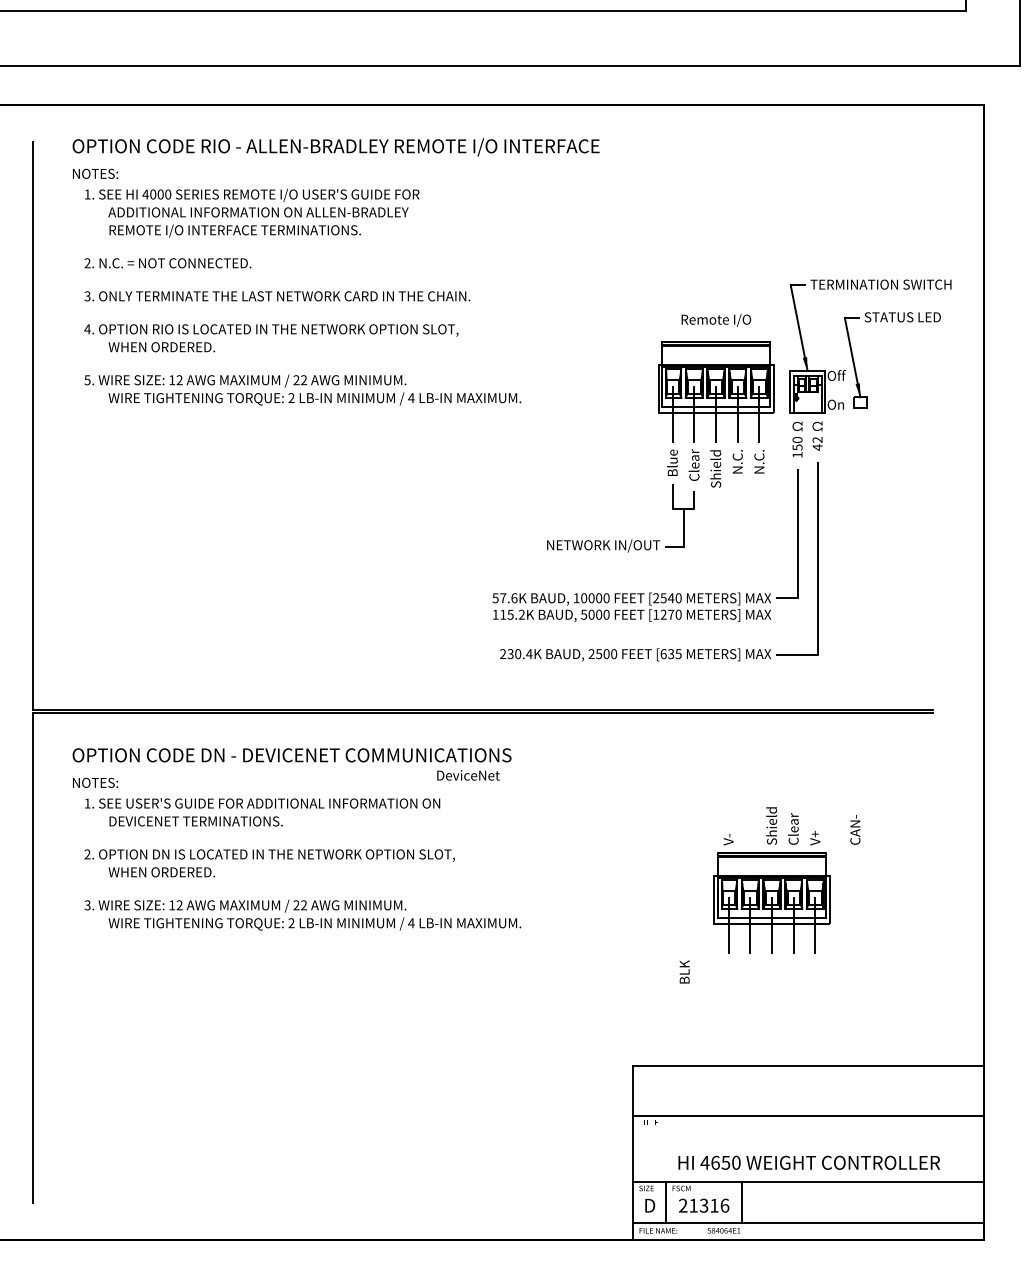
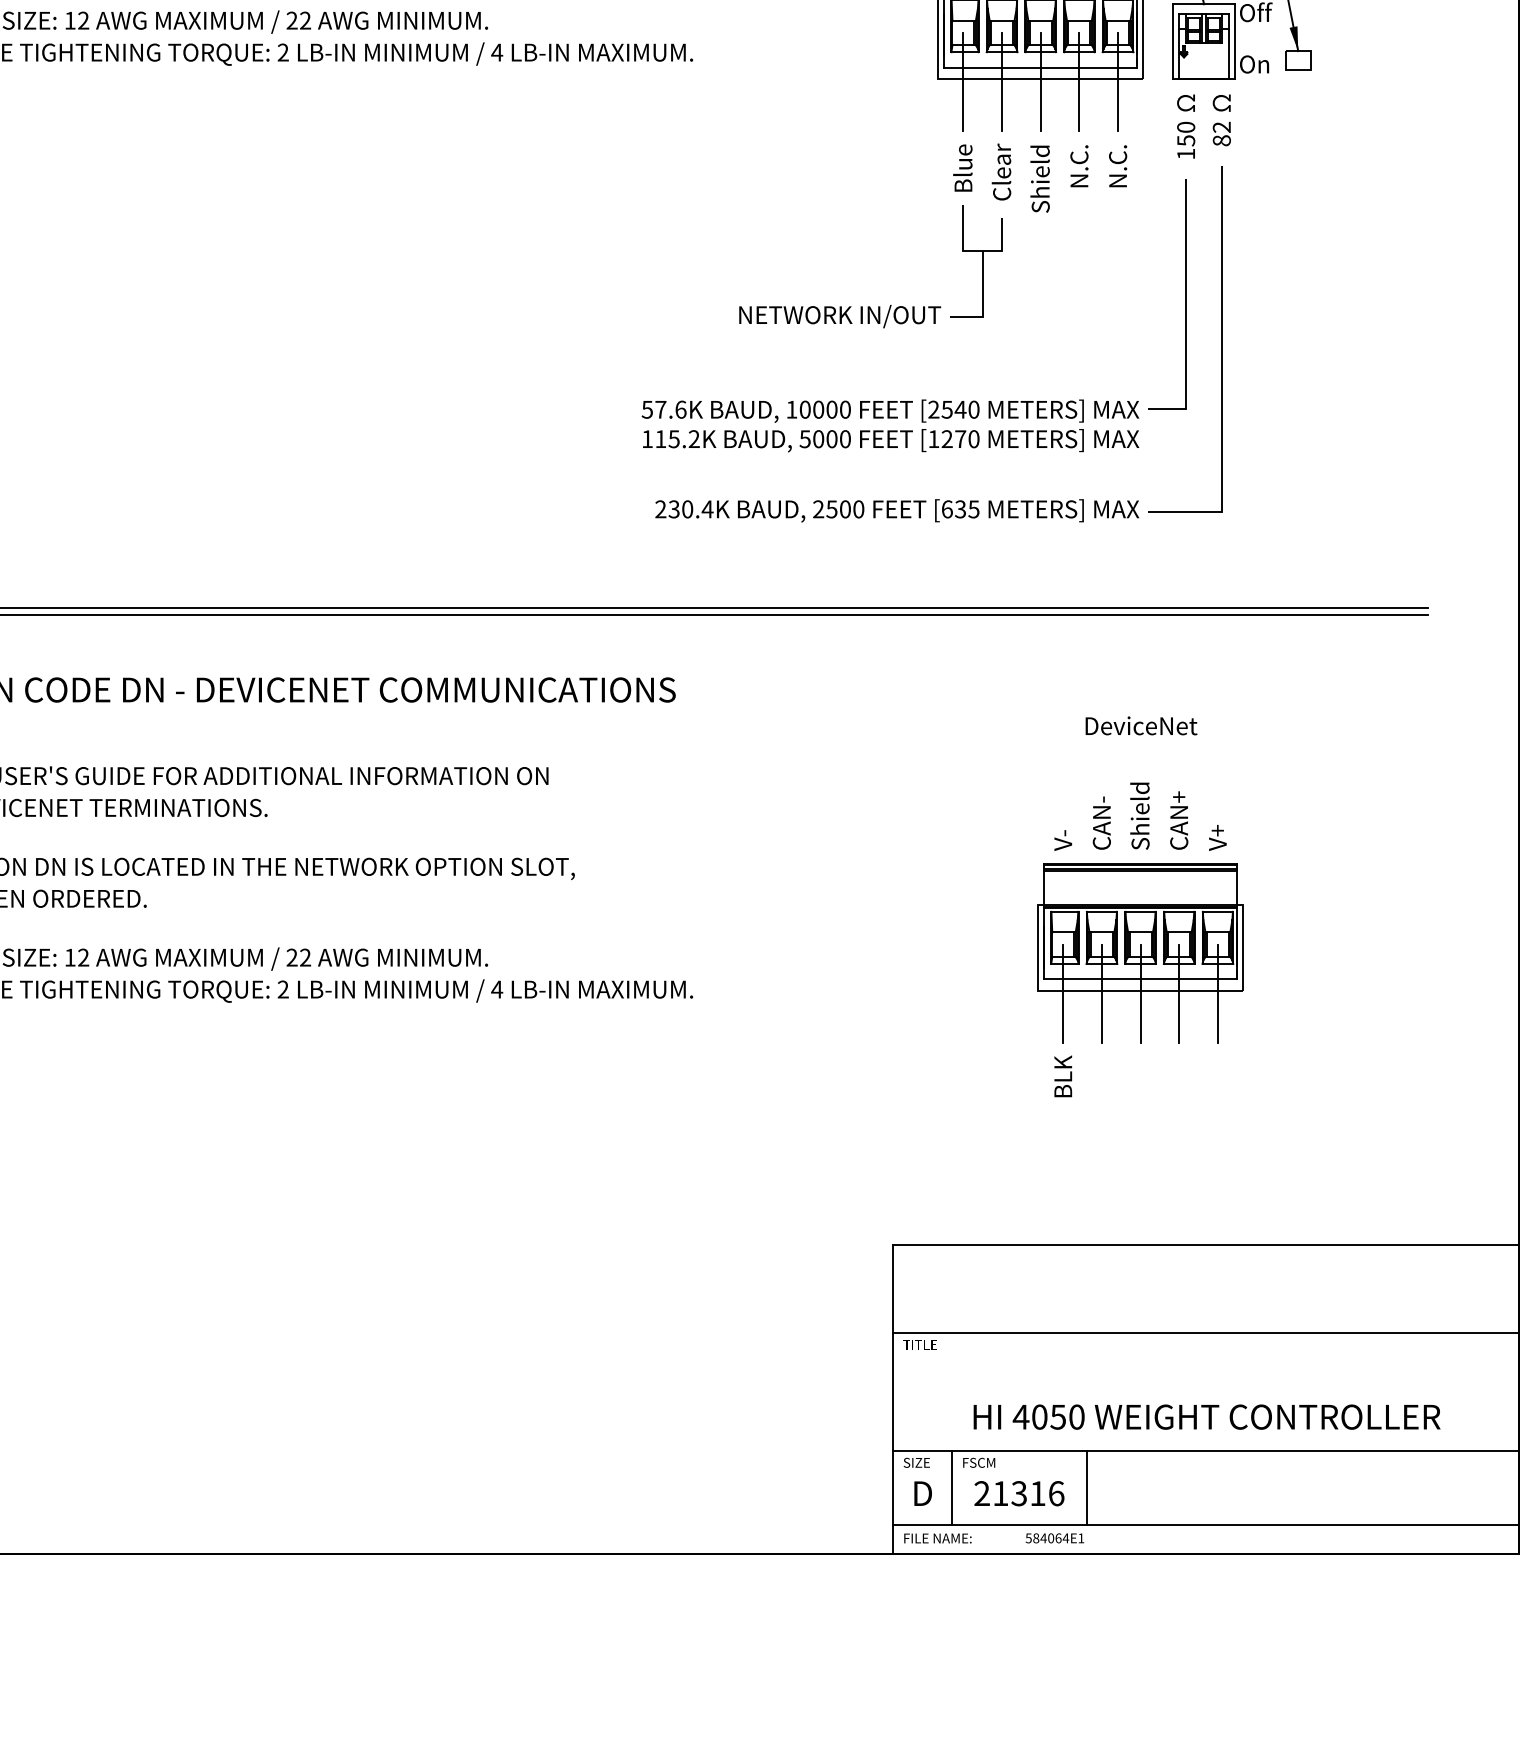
text: (817, 447) -> (1221, 140), 42 -> 82
text: (468, 775) -> (1141, 725), moved
text: (793, 824) -> (1178, 813), Clear -> CAN+
text: (855, 829) -> (1102, 822), moved
text: (684, 971) -> (1062, 1075), moved
text: (715, 1162) -> (1039, 1416), 4650 -> 4050

